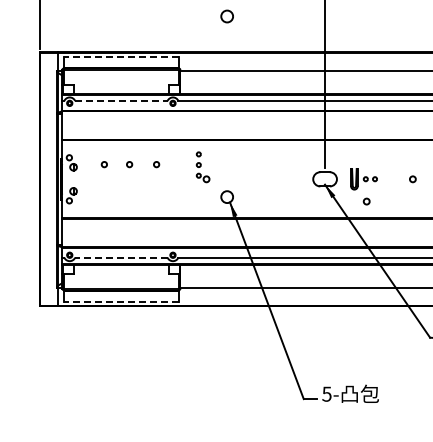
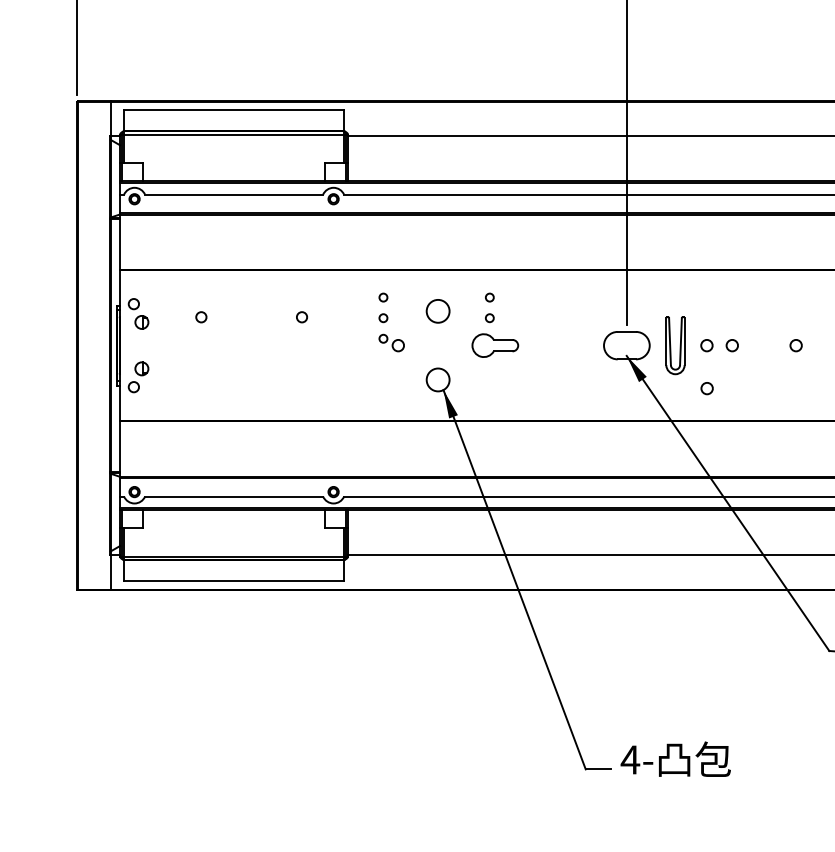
circle: (226, 16) -> (436, 311), moved
line: (120, 57) -> (232, 110), dashed -> solid
line: (121, 101) -> (234, 195), dashed -> solid
circle: (129, 164) -> (249, 317), removed
part: (256, 168) -> (494, 324), added
part: (363, 178) -> (700, 344), size x1.43
line: (120, 257) -> (232, 496), dashed -> solid
line: (120, 301) -> (232, 581), dashed -> solid
text: (326, 393) -> (629, 758), 5- -> 4-

